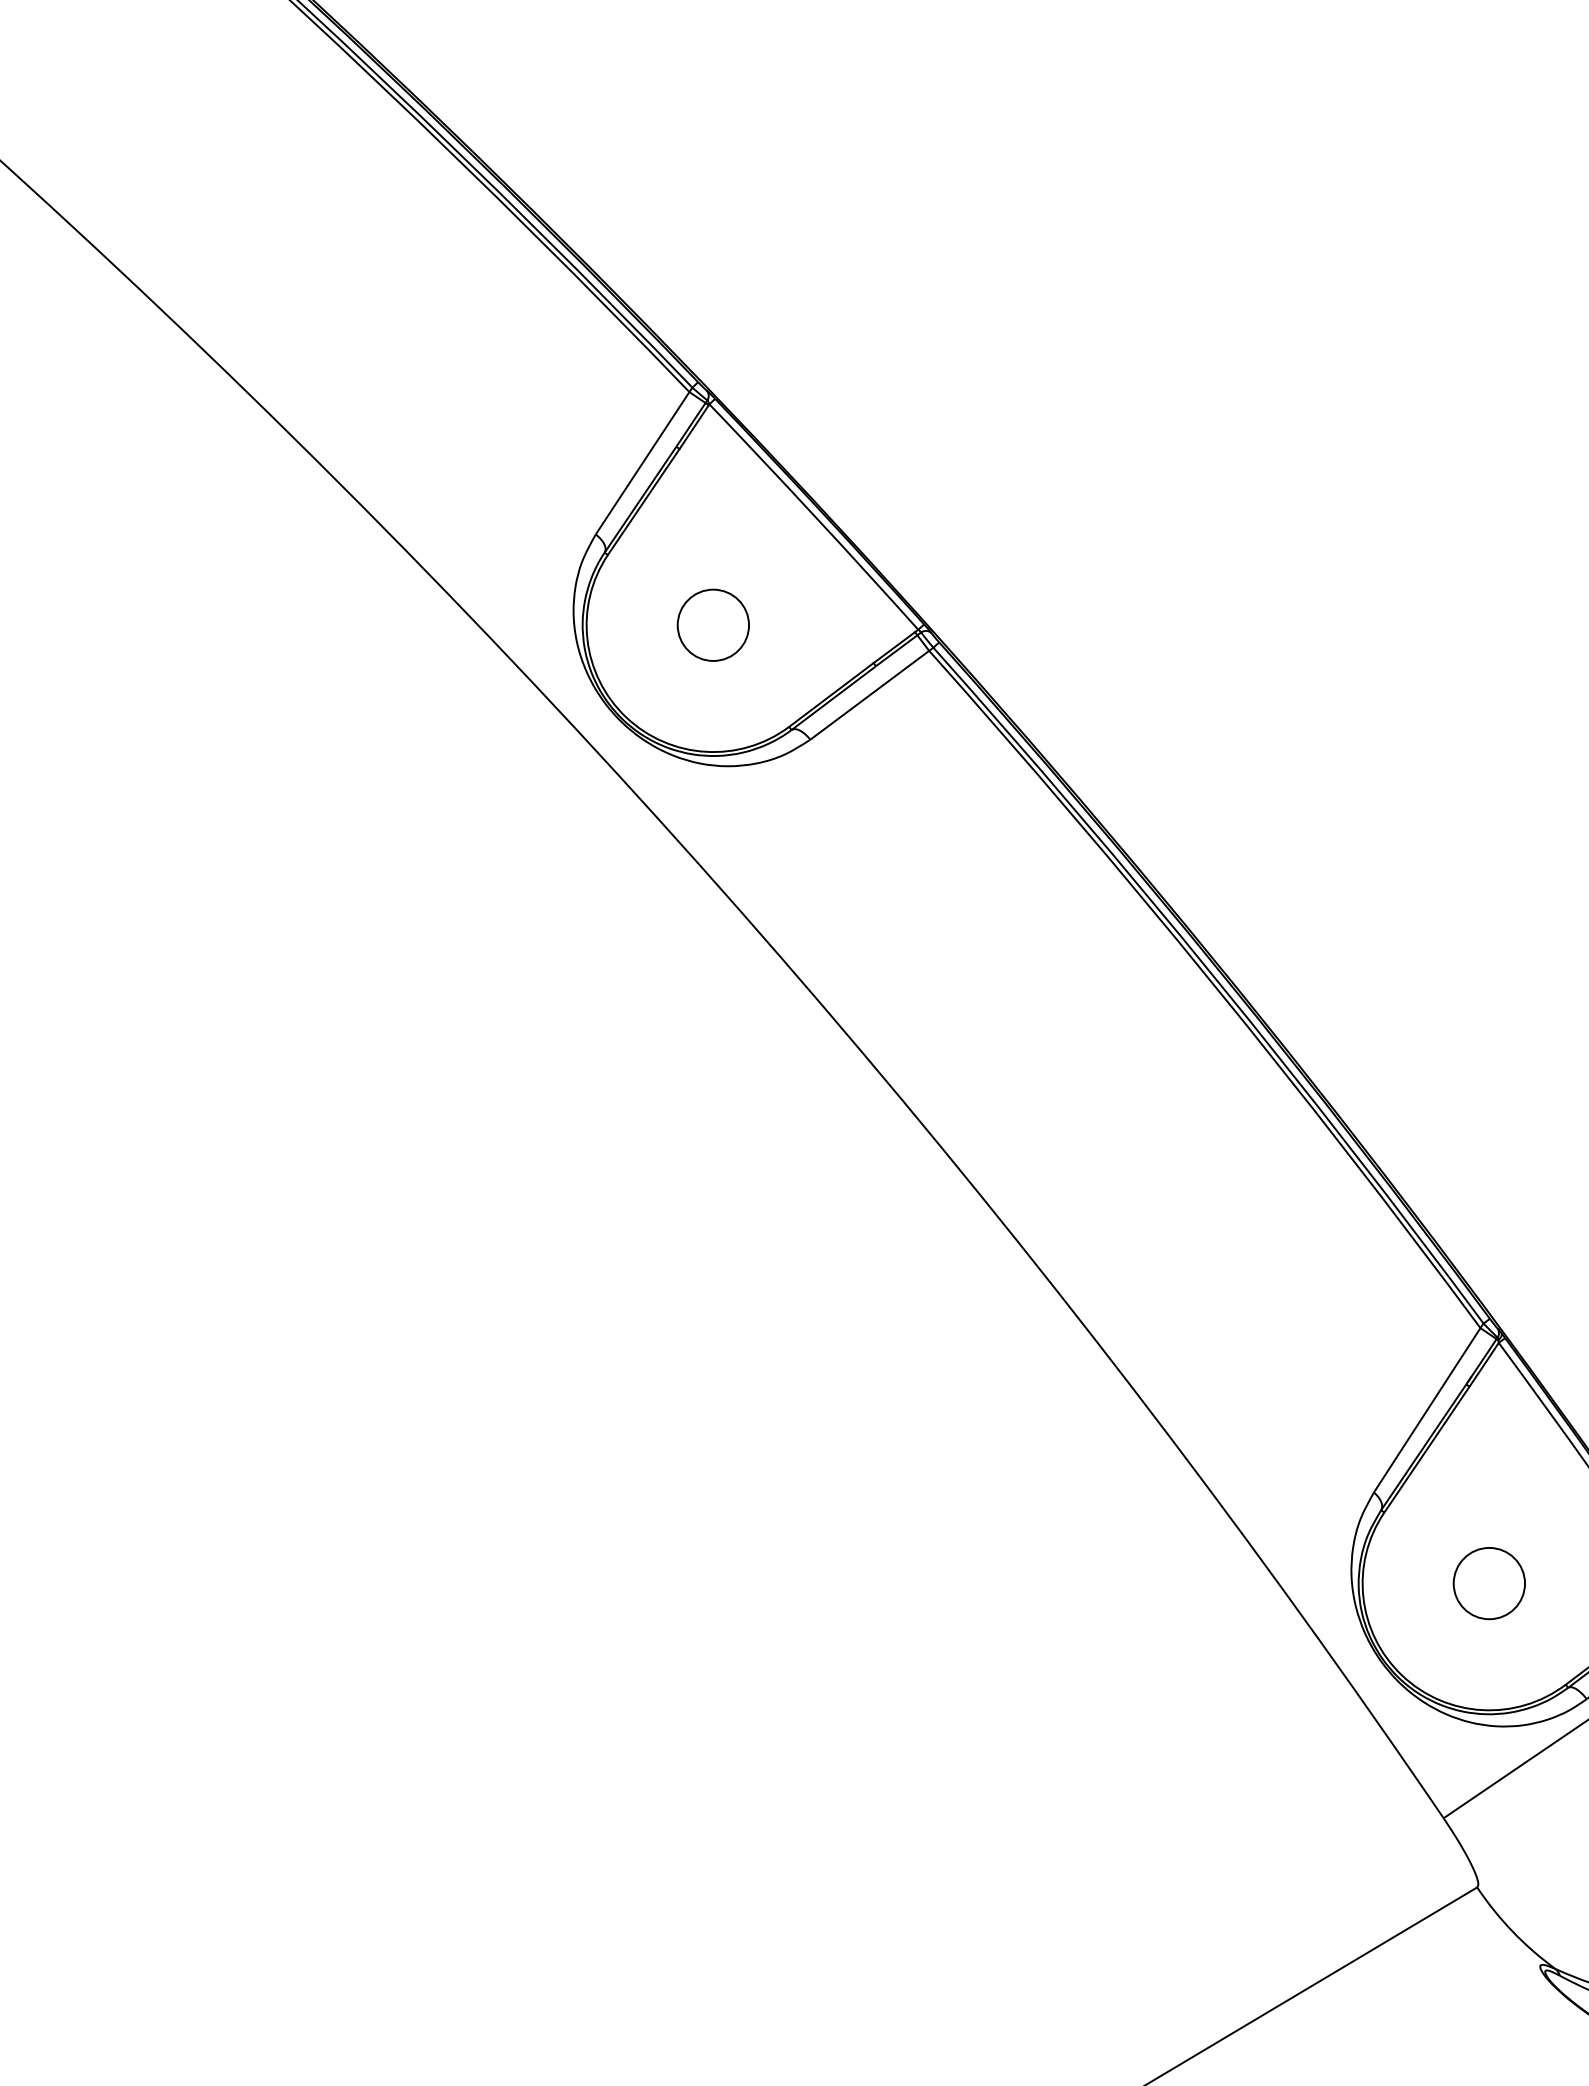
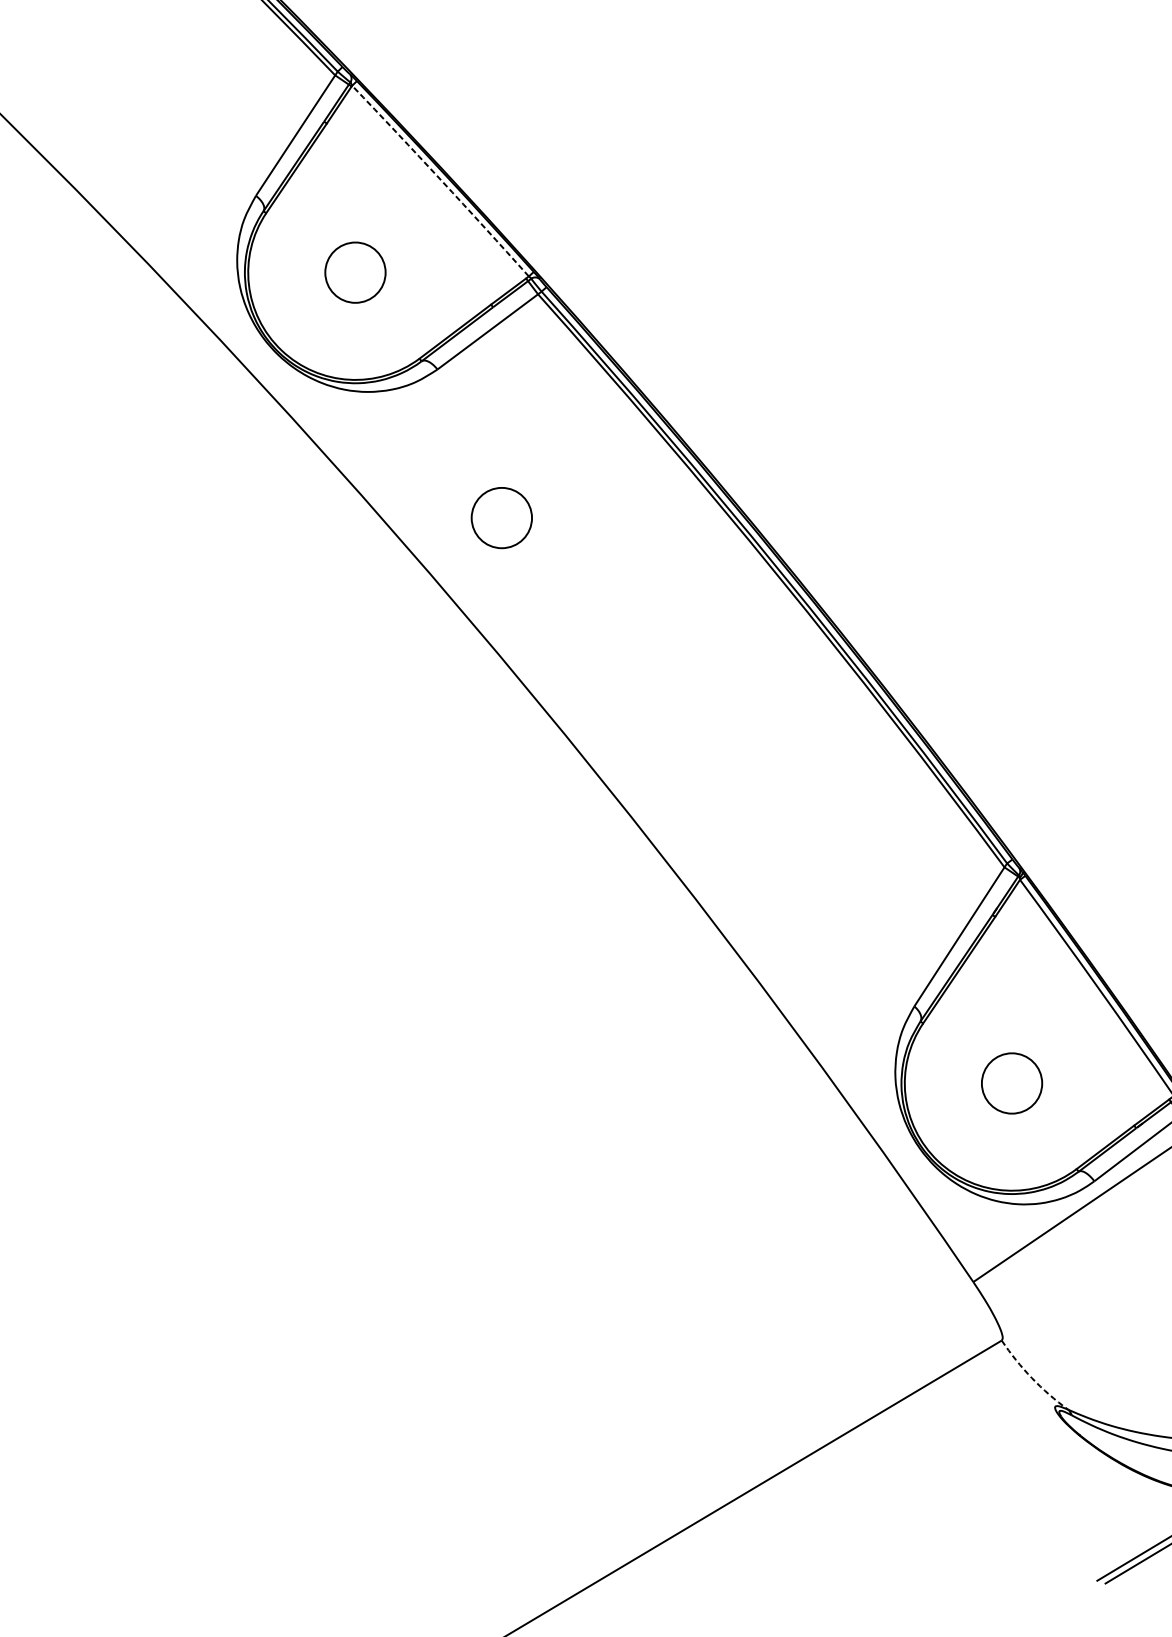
arc: (814, 516) -> (441, 180), solid -> dashed
circle: (885, 914) -> (501, 517), added
arc: (1512, 1931) -> (1031, 1377), solid -> dashed

